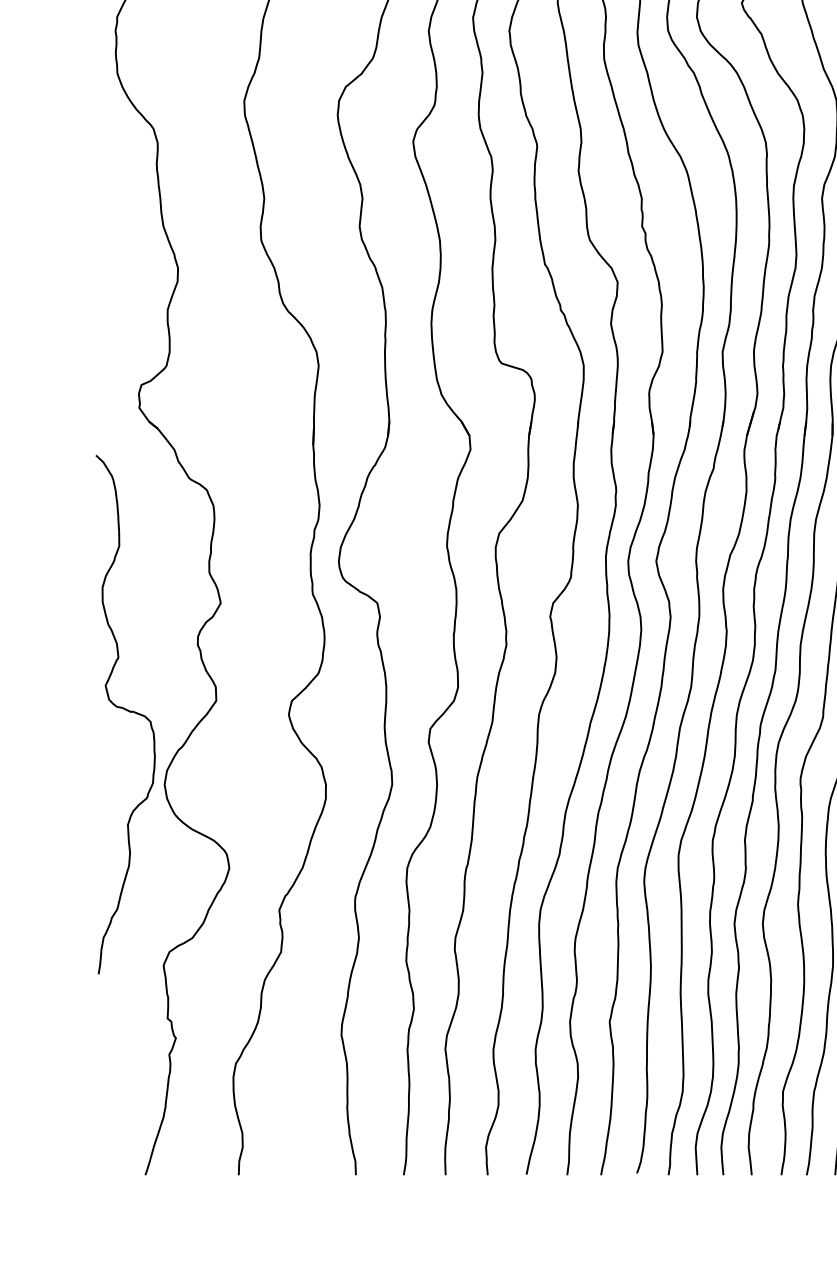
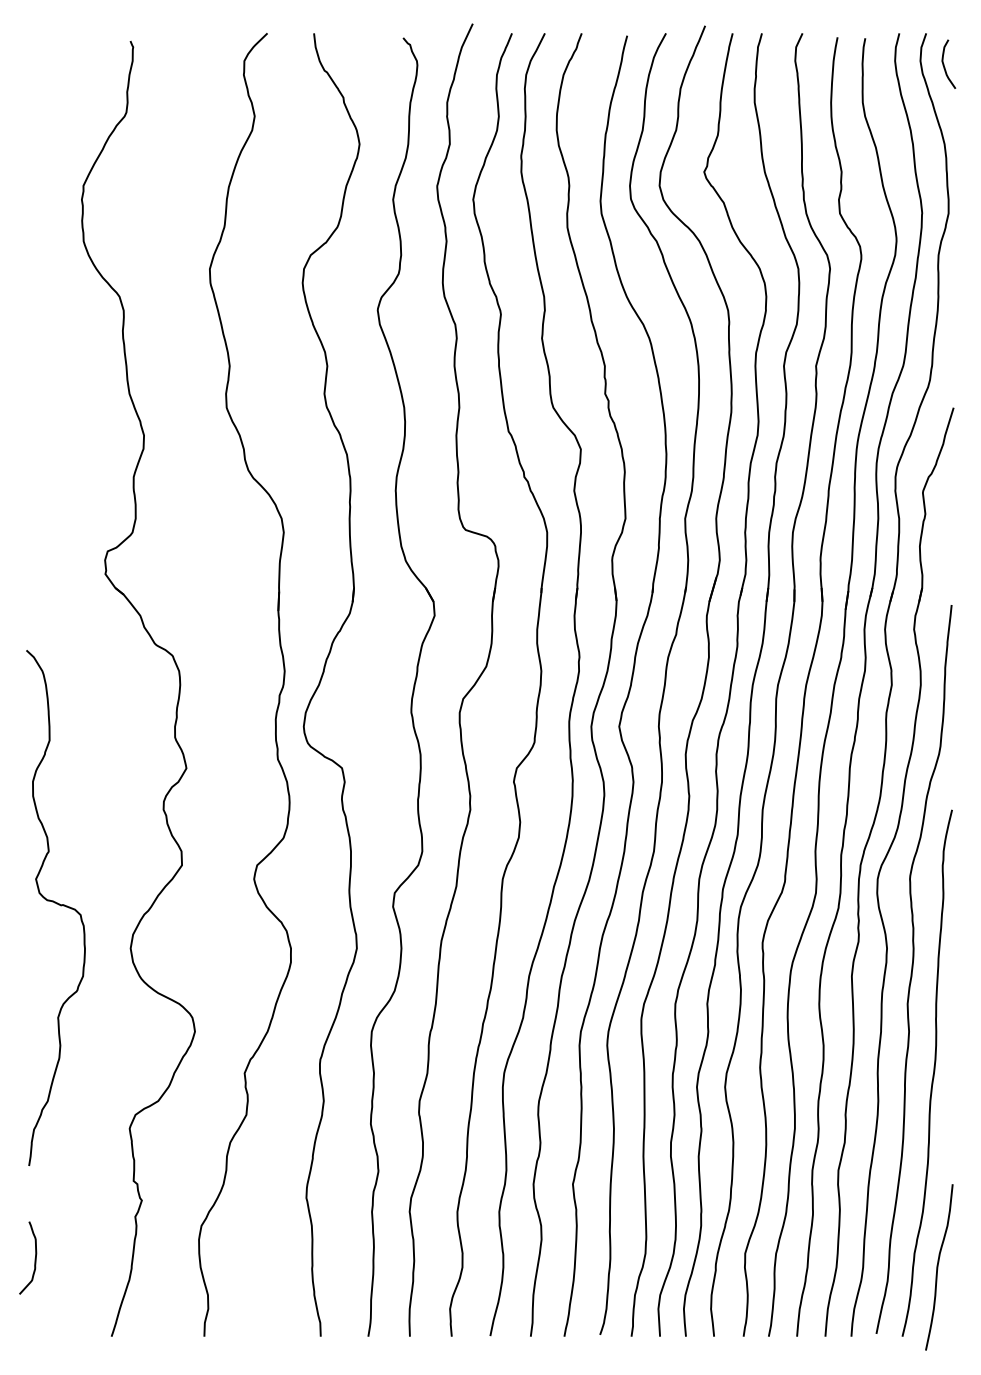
curve: (126, 711) -> (56, 904), moved
curve: (67, 1096) -> (34, 1258), added

